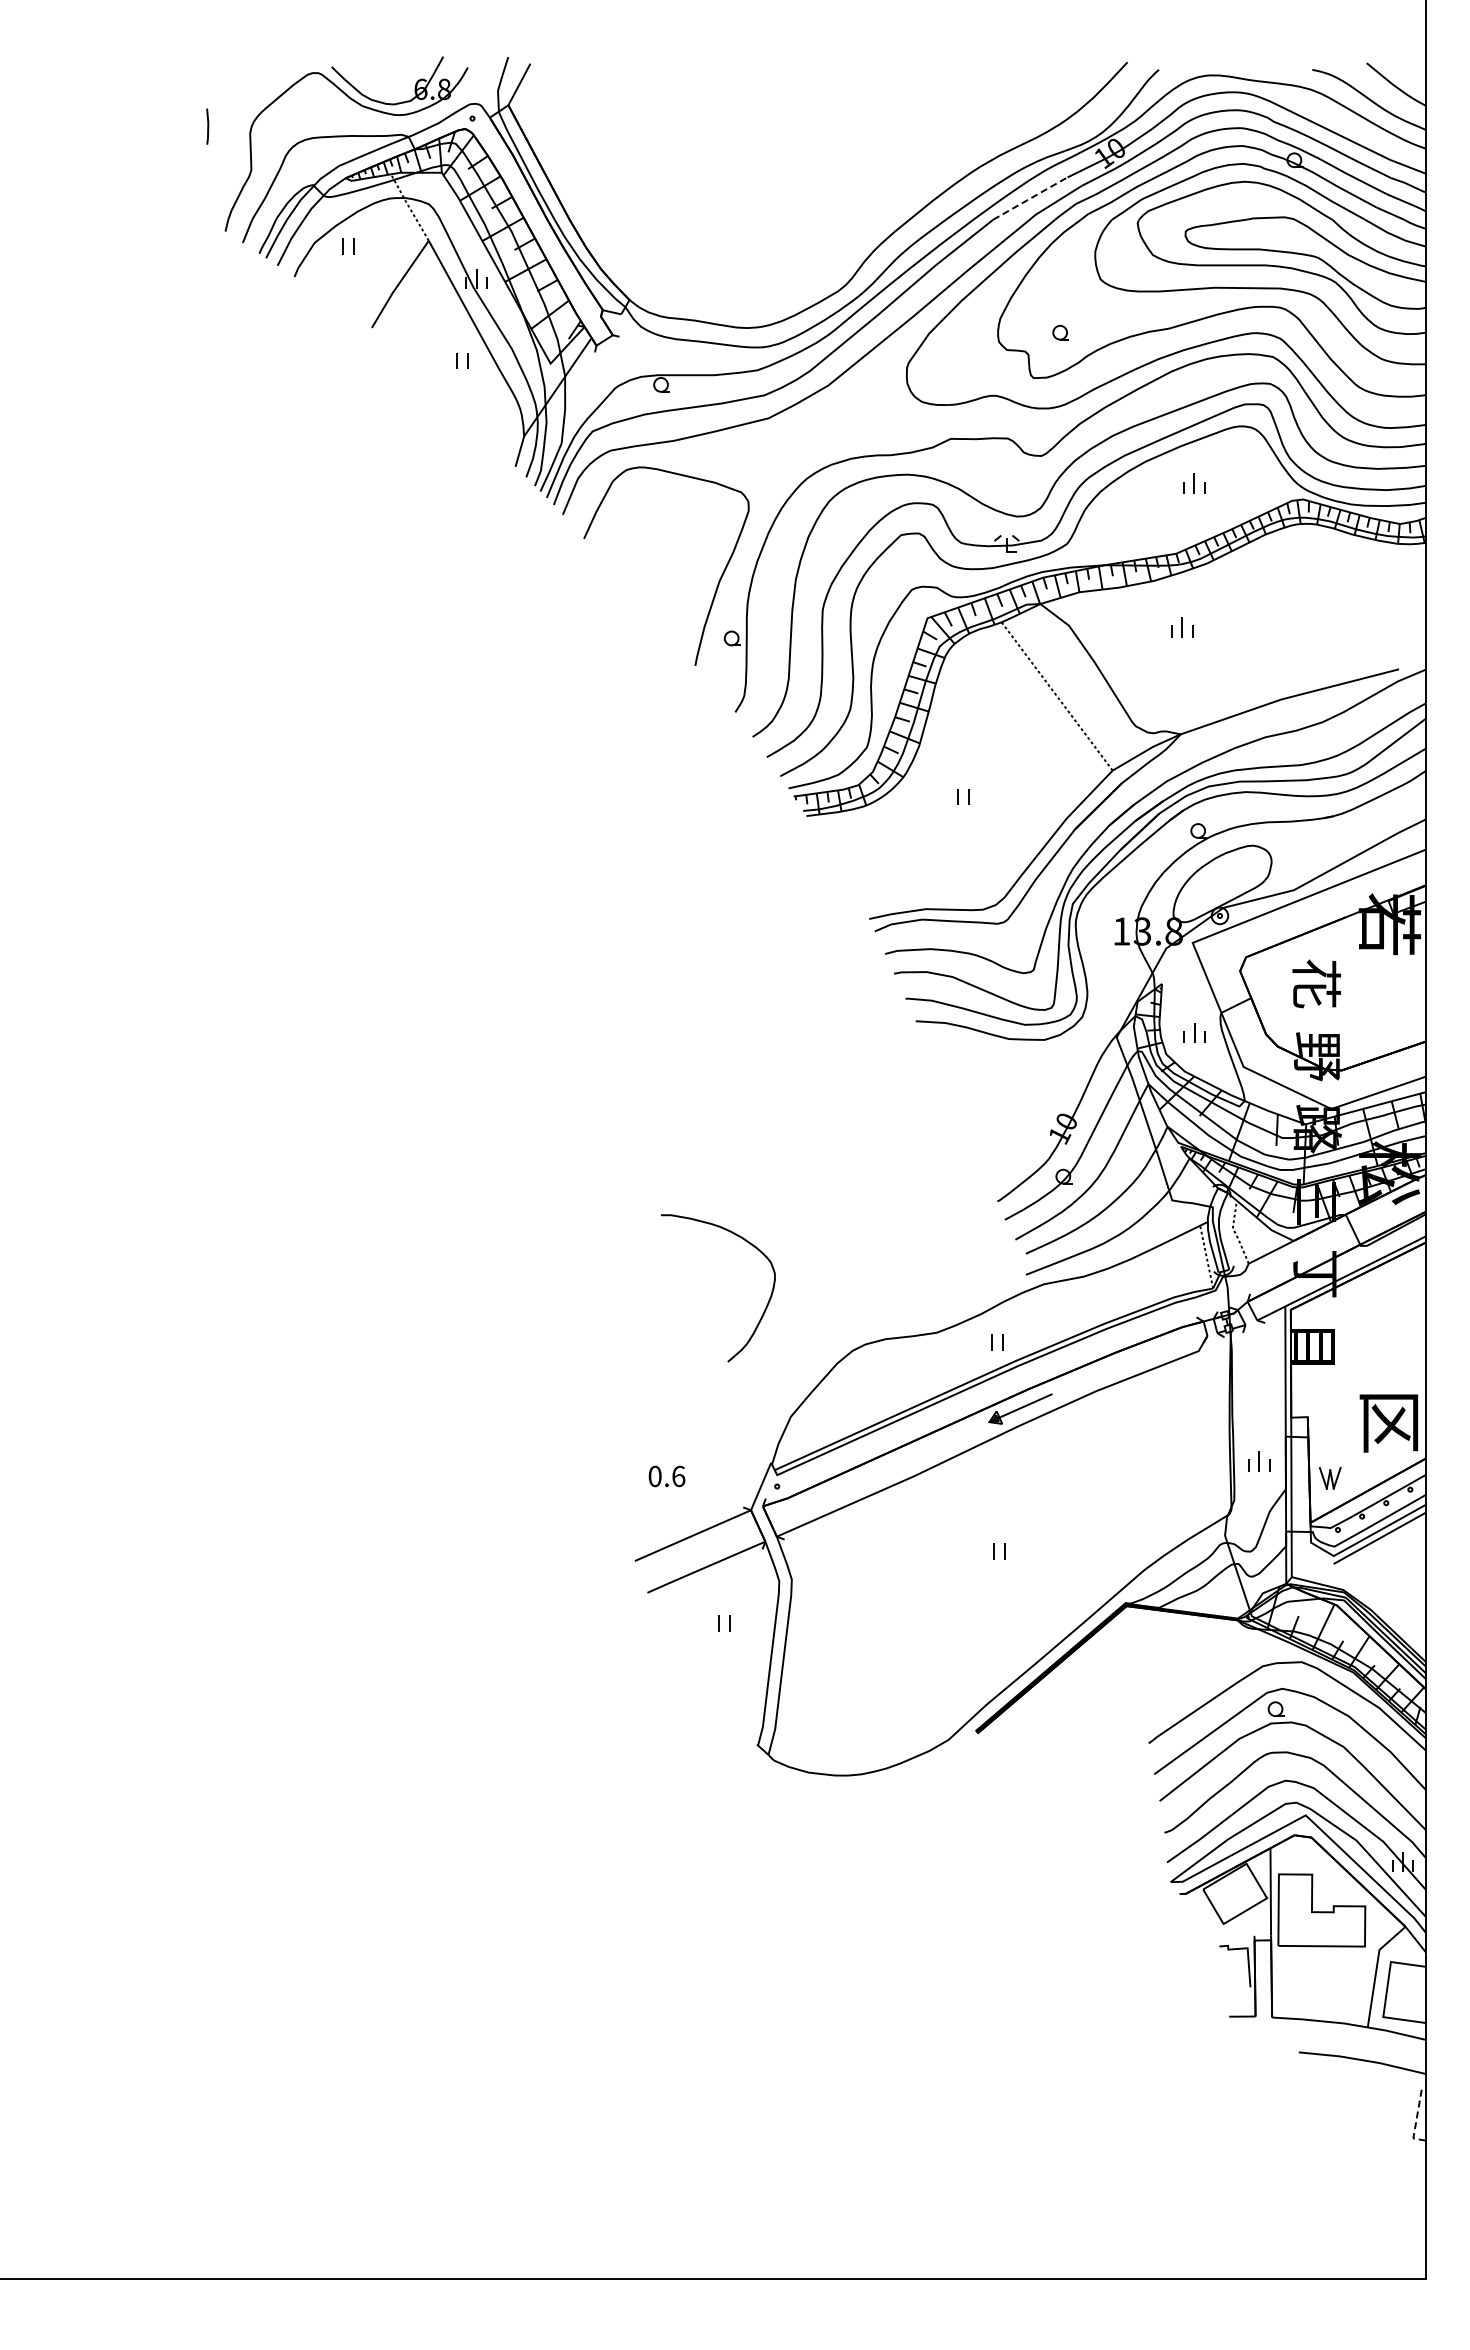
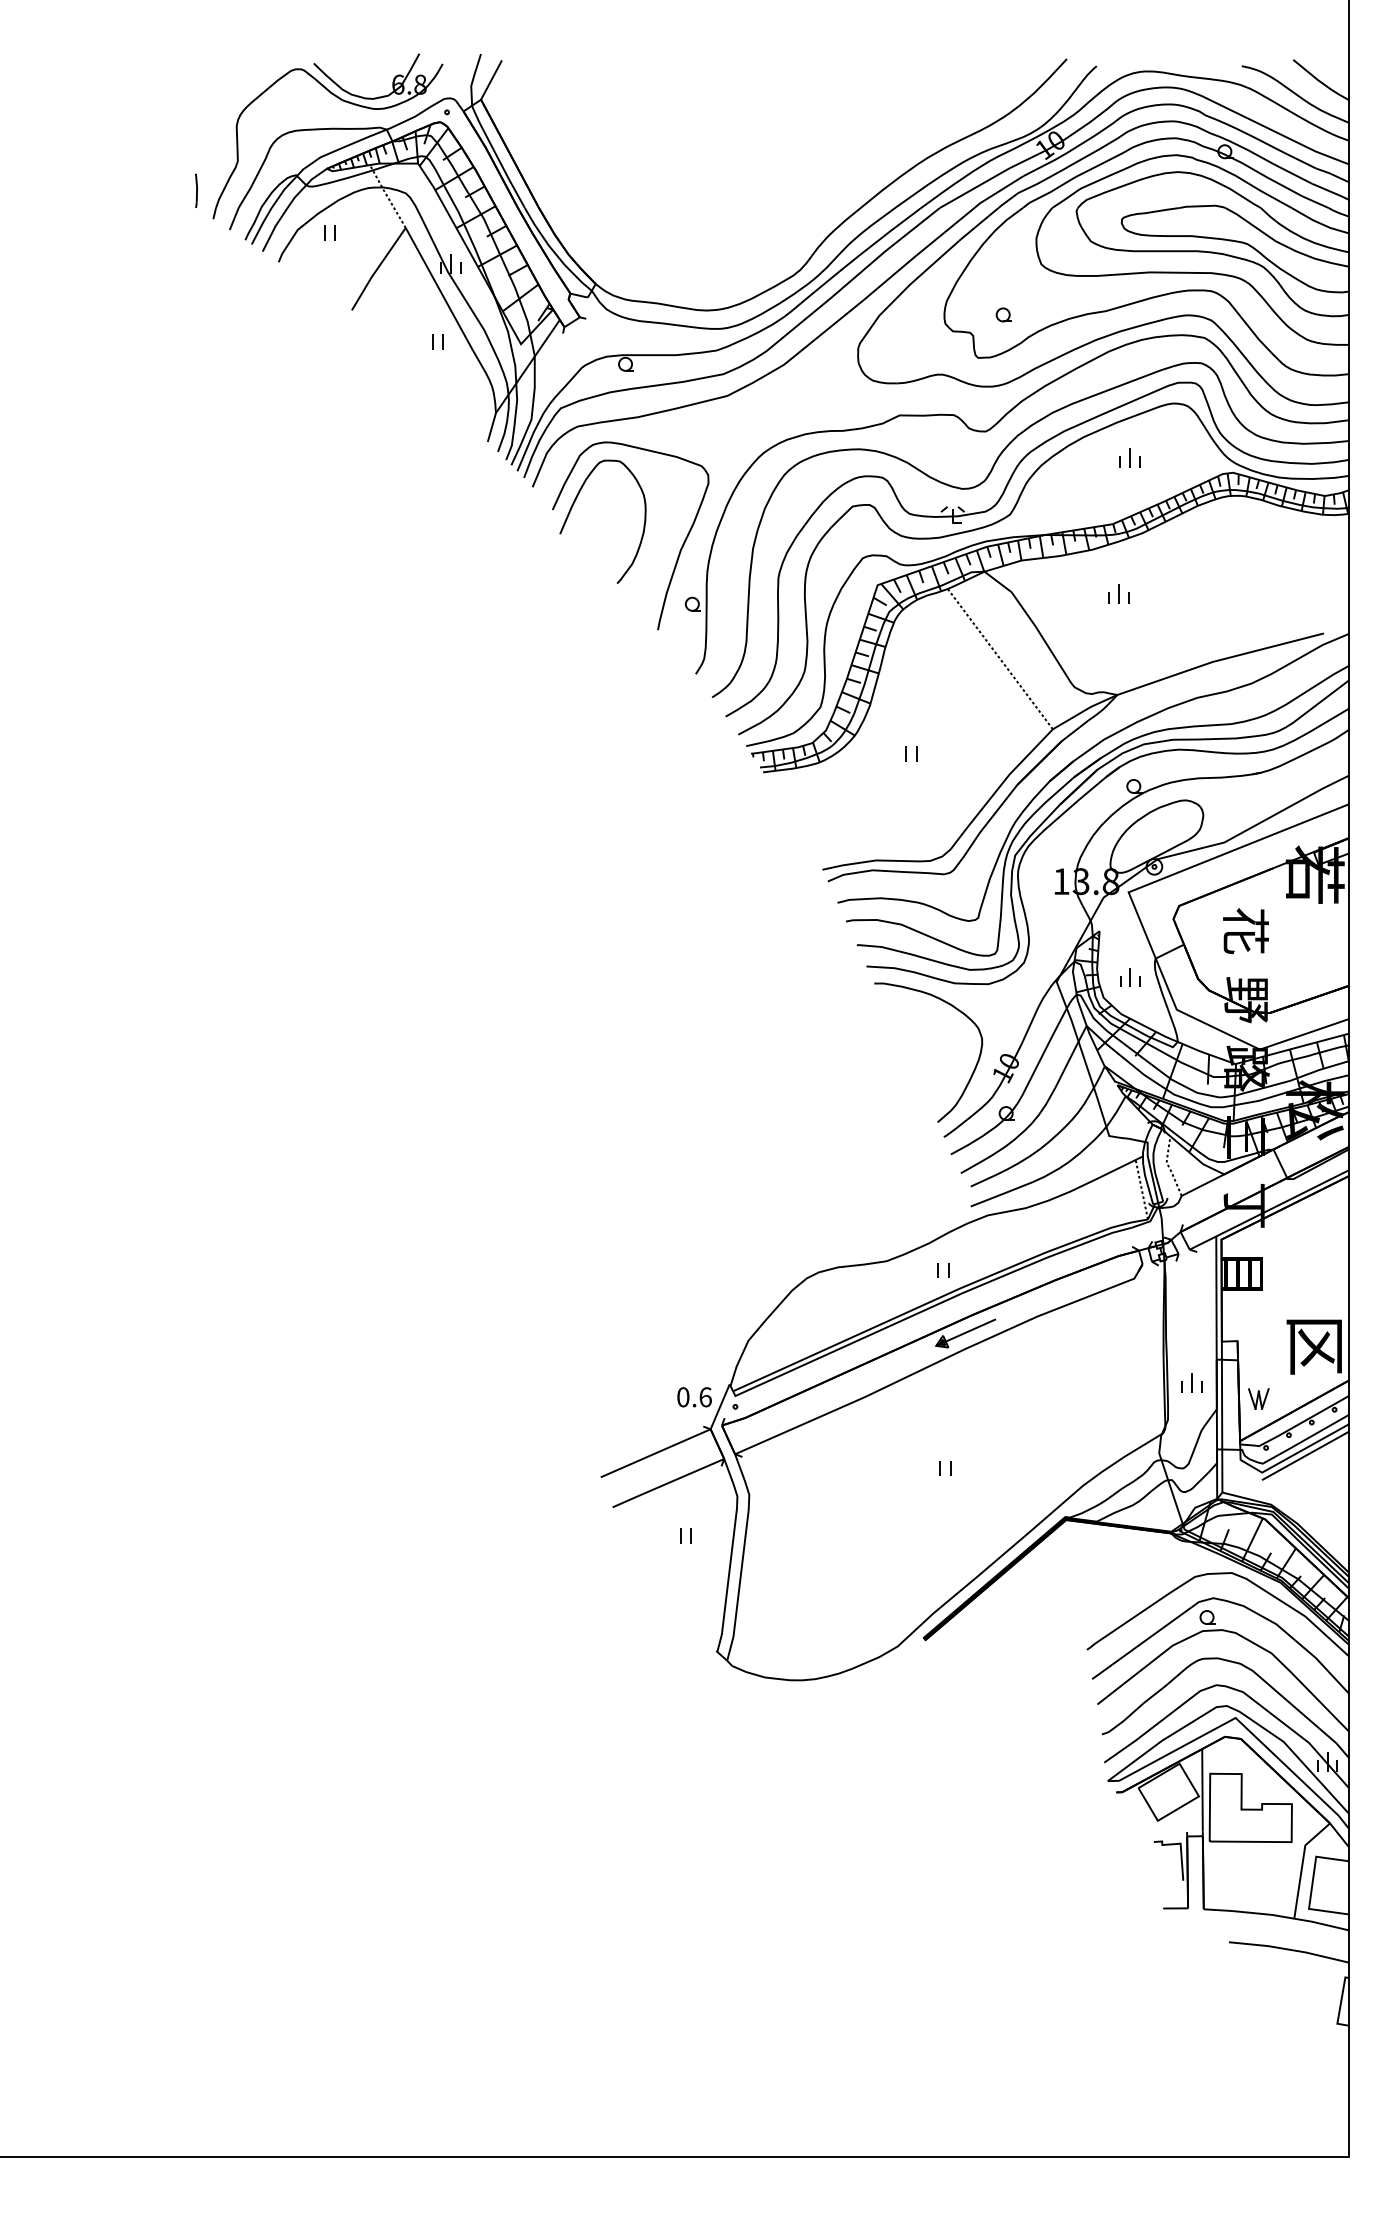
line: (207, 126) -> (196, 190), moved
line: (1031, 198) -> (976, 187), dashed -> solid
curve: (605, 535) -> (572, 506), added
curve: (763, 1311) -> (971, 1074), moved
text: (666, 1476) -> (694, 1397), moved
line: (1416, 2117) -> (1340, 2003), dashed -> solid

